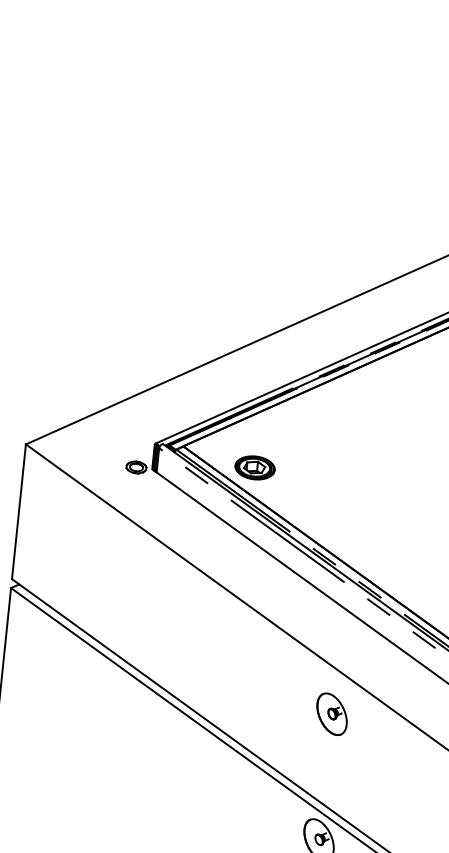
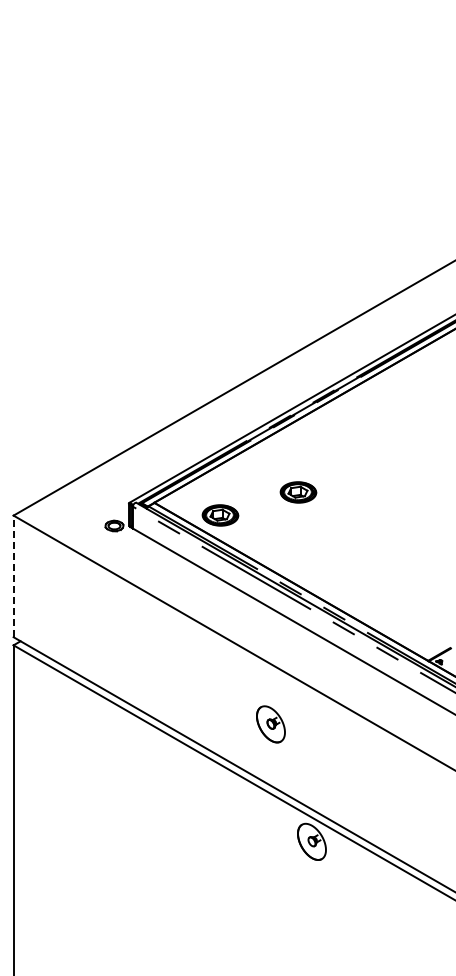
part: (344, 451) -> (298, 492), added
line: (18, 511) -> (13, 576), solid -> dashed
part: (331, 714) -> (270, 724), moved

